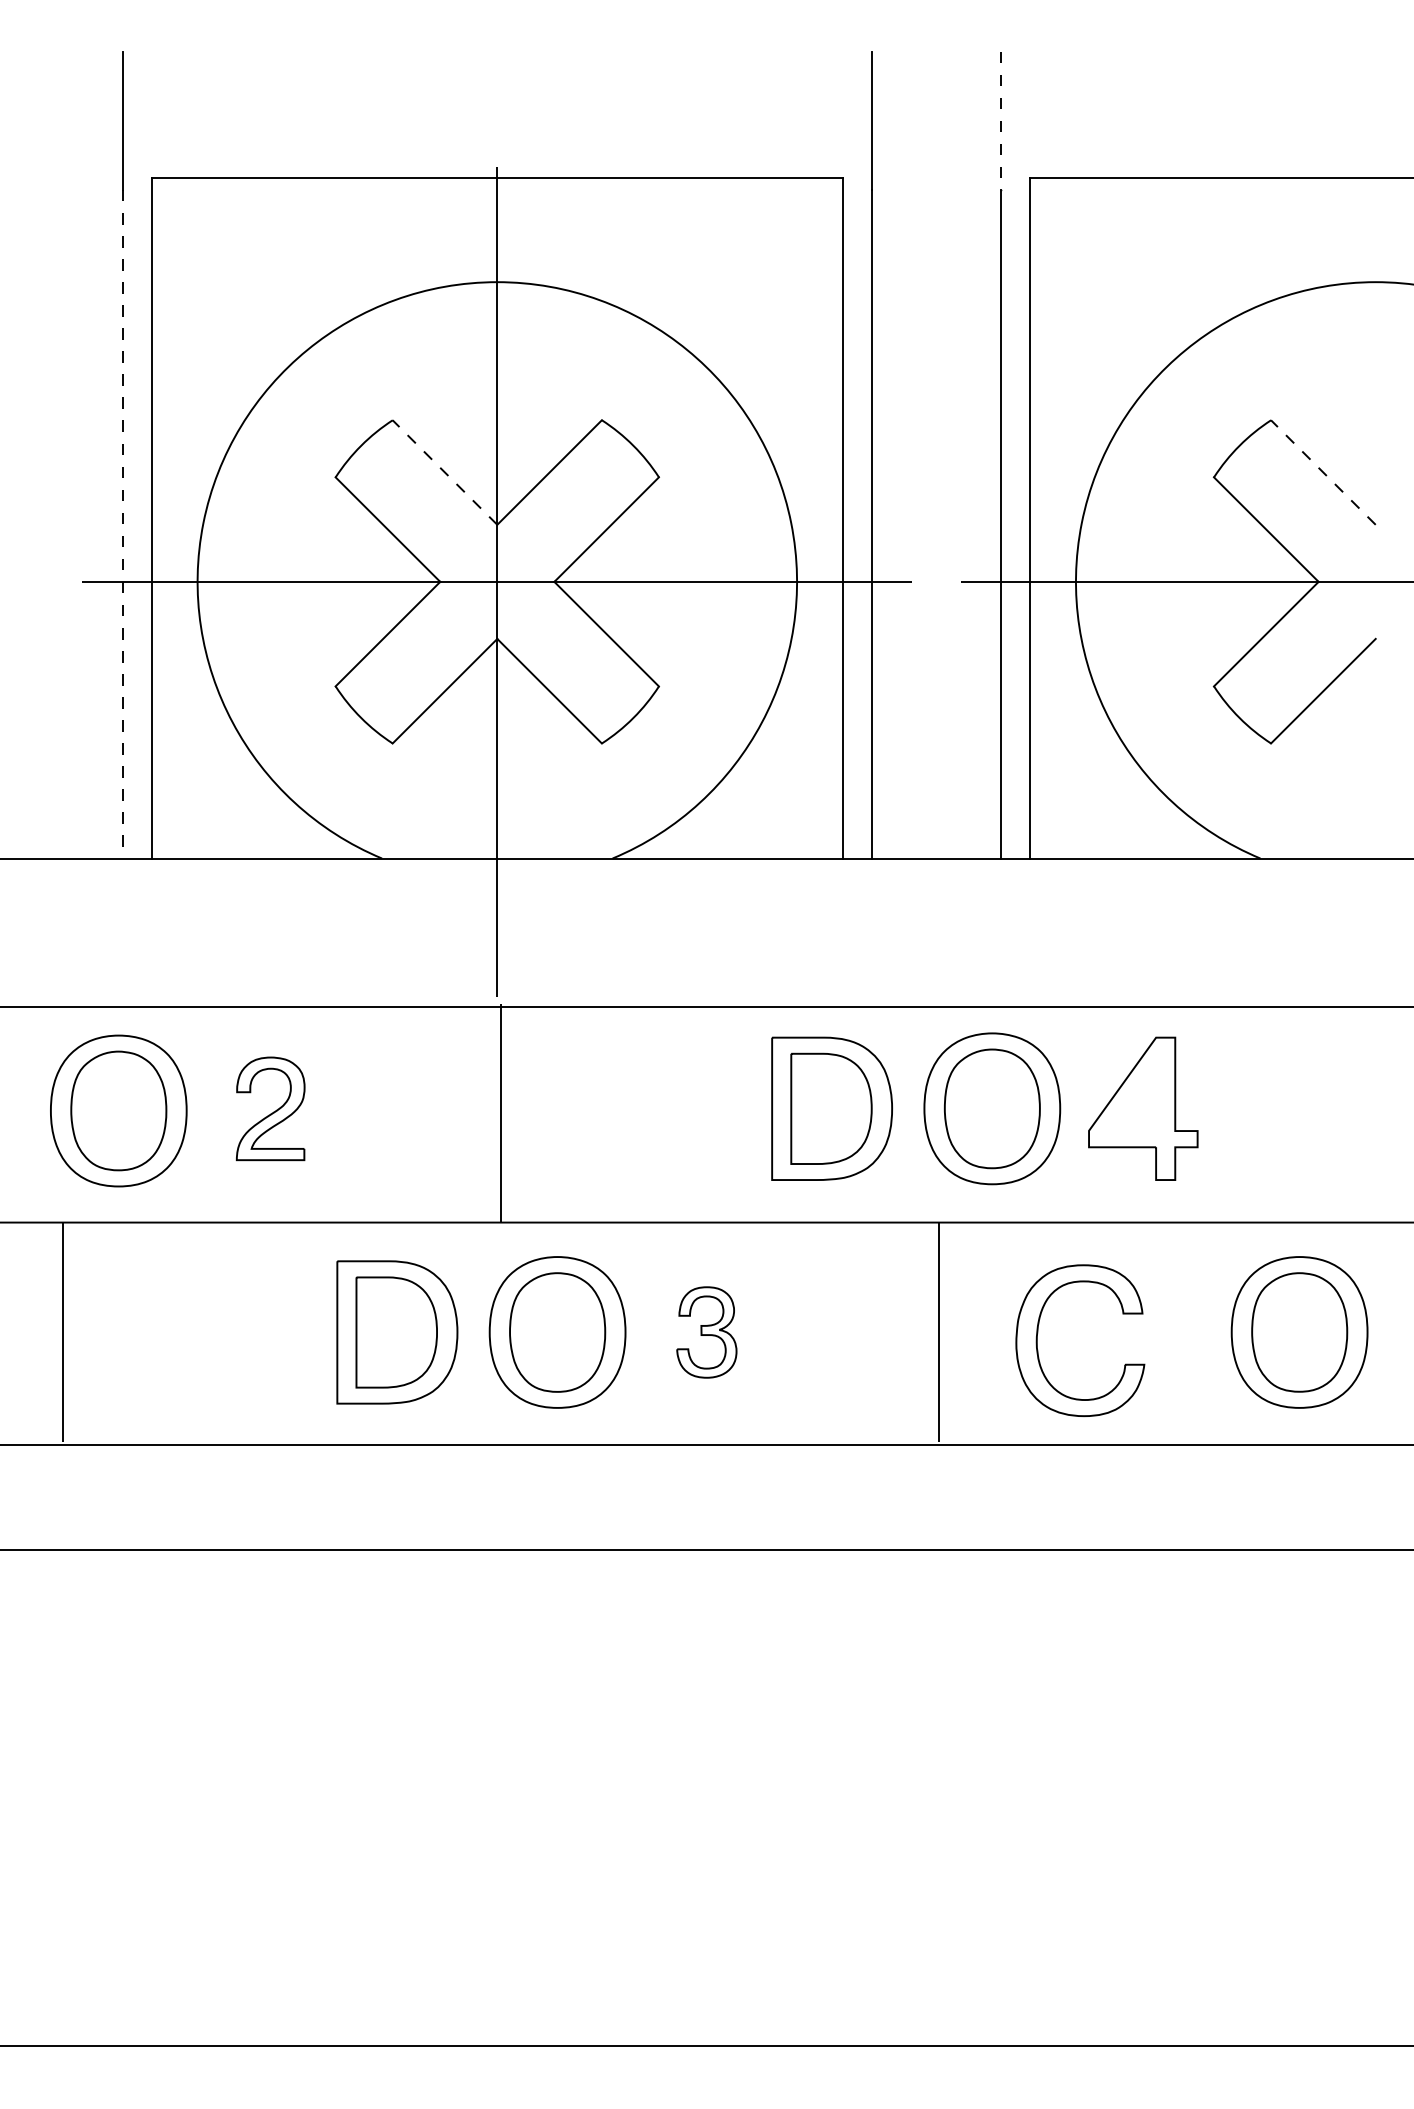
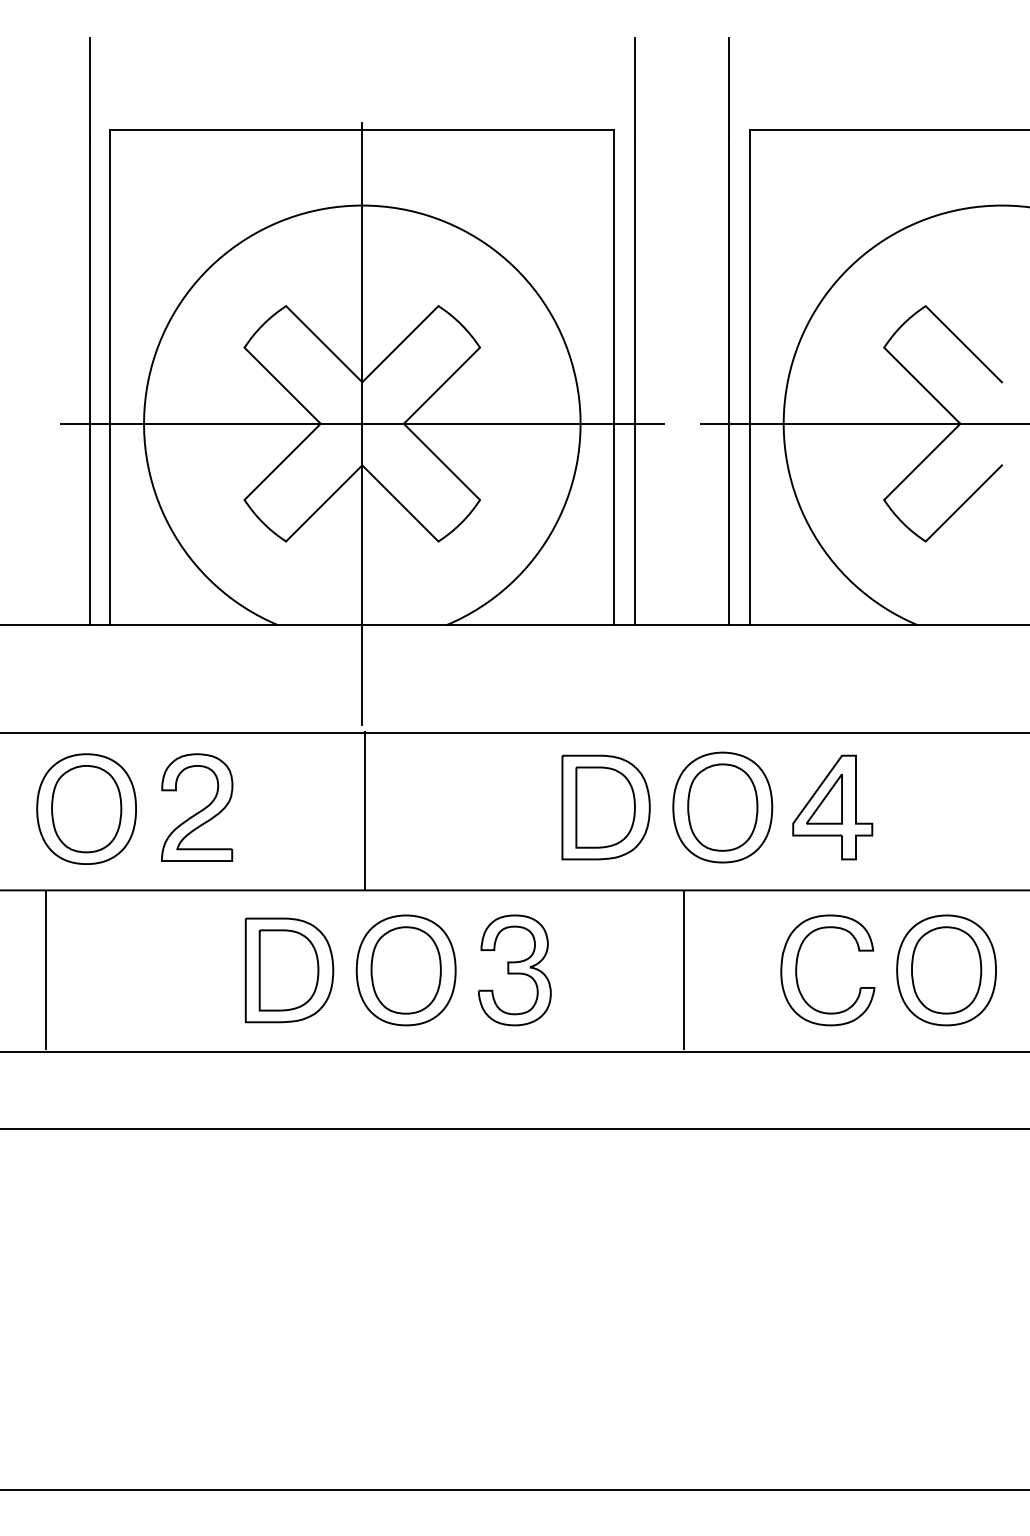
line: (1001, 121) -> (729, 88), dashed -> solid
line: (445, 472) -> (324, 344), dashed -> solid
line: (1322, 472) -> (963, 344), dashed -> solid
line: (122, 525) -> (89, 382), dashed -> solid
part: (1132, 1096) -> (824, 798), added
part: (271, 1108) -> (197, 807), size x1.43
part: (706, 1332) -> (514, 970), size x1.67
part: (1038, 1340) -> (797, 970), moved

